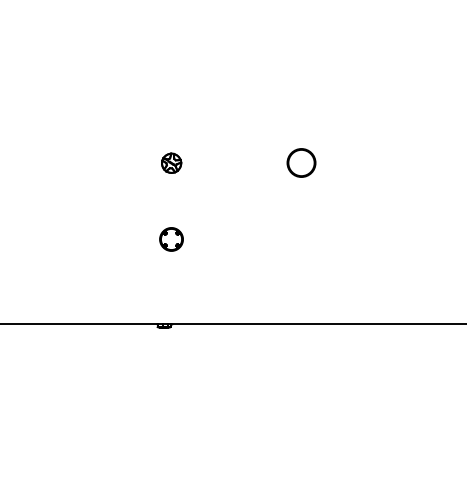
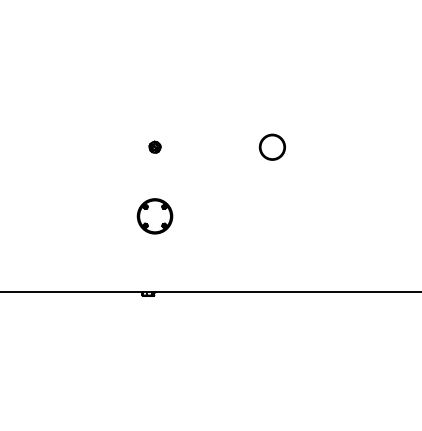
part: (171, 162) -> (154, 146), size x0.62
part: (171, 239) -> (154, 216), size x1.67

